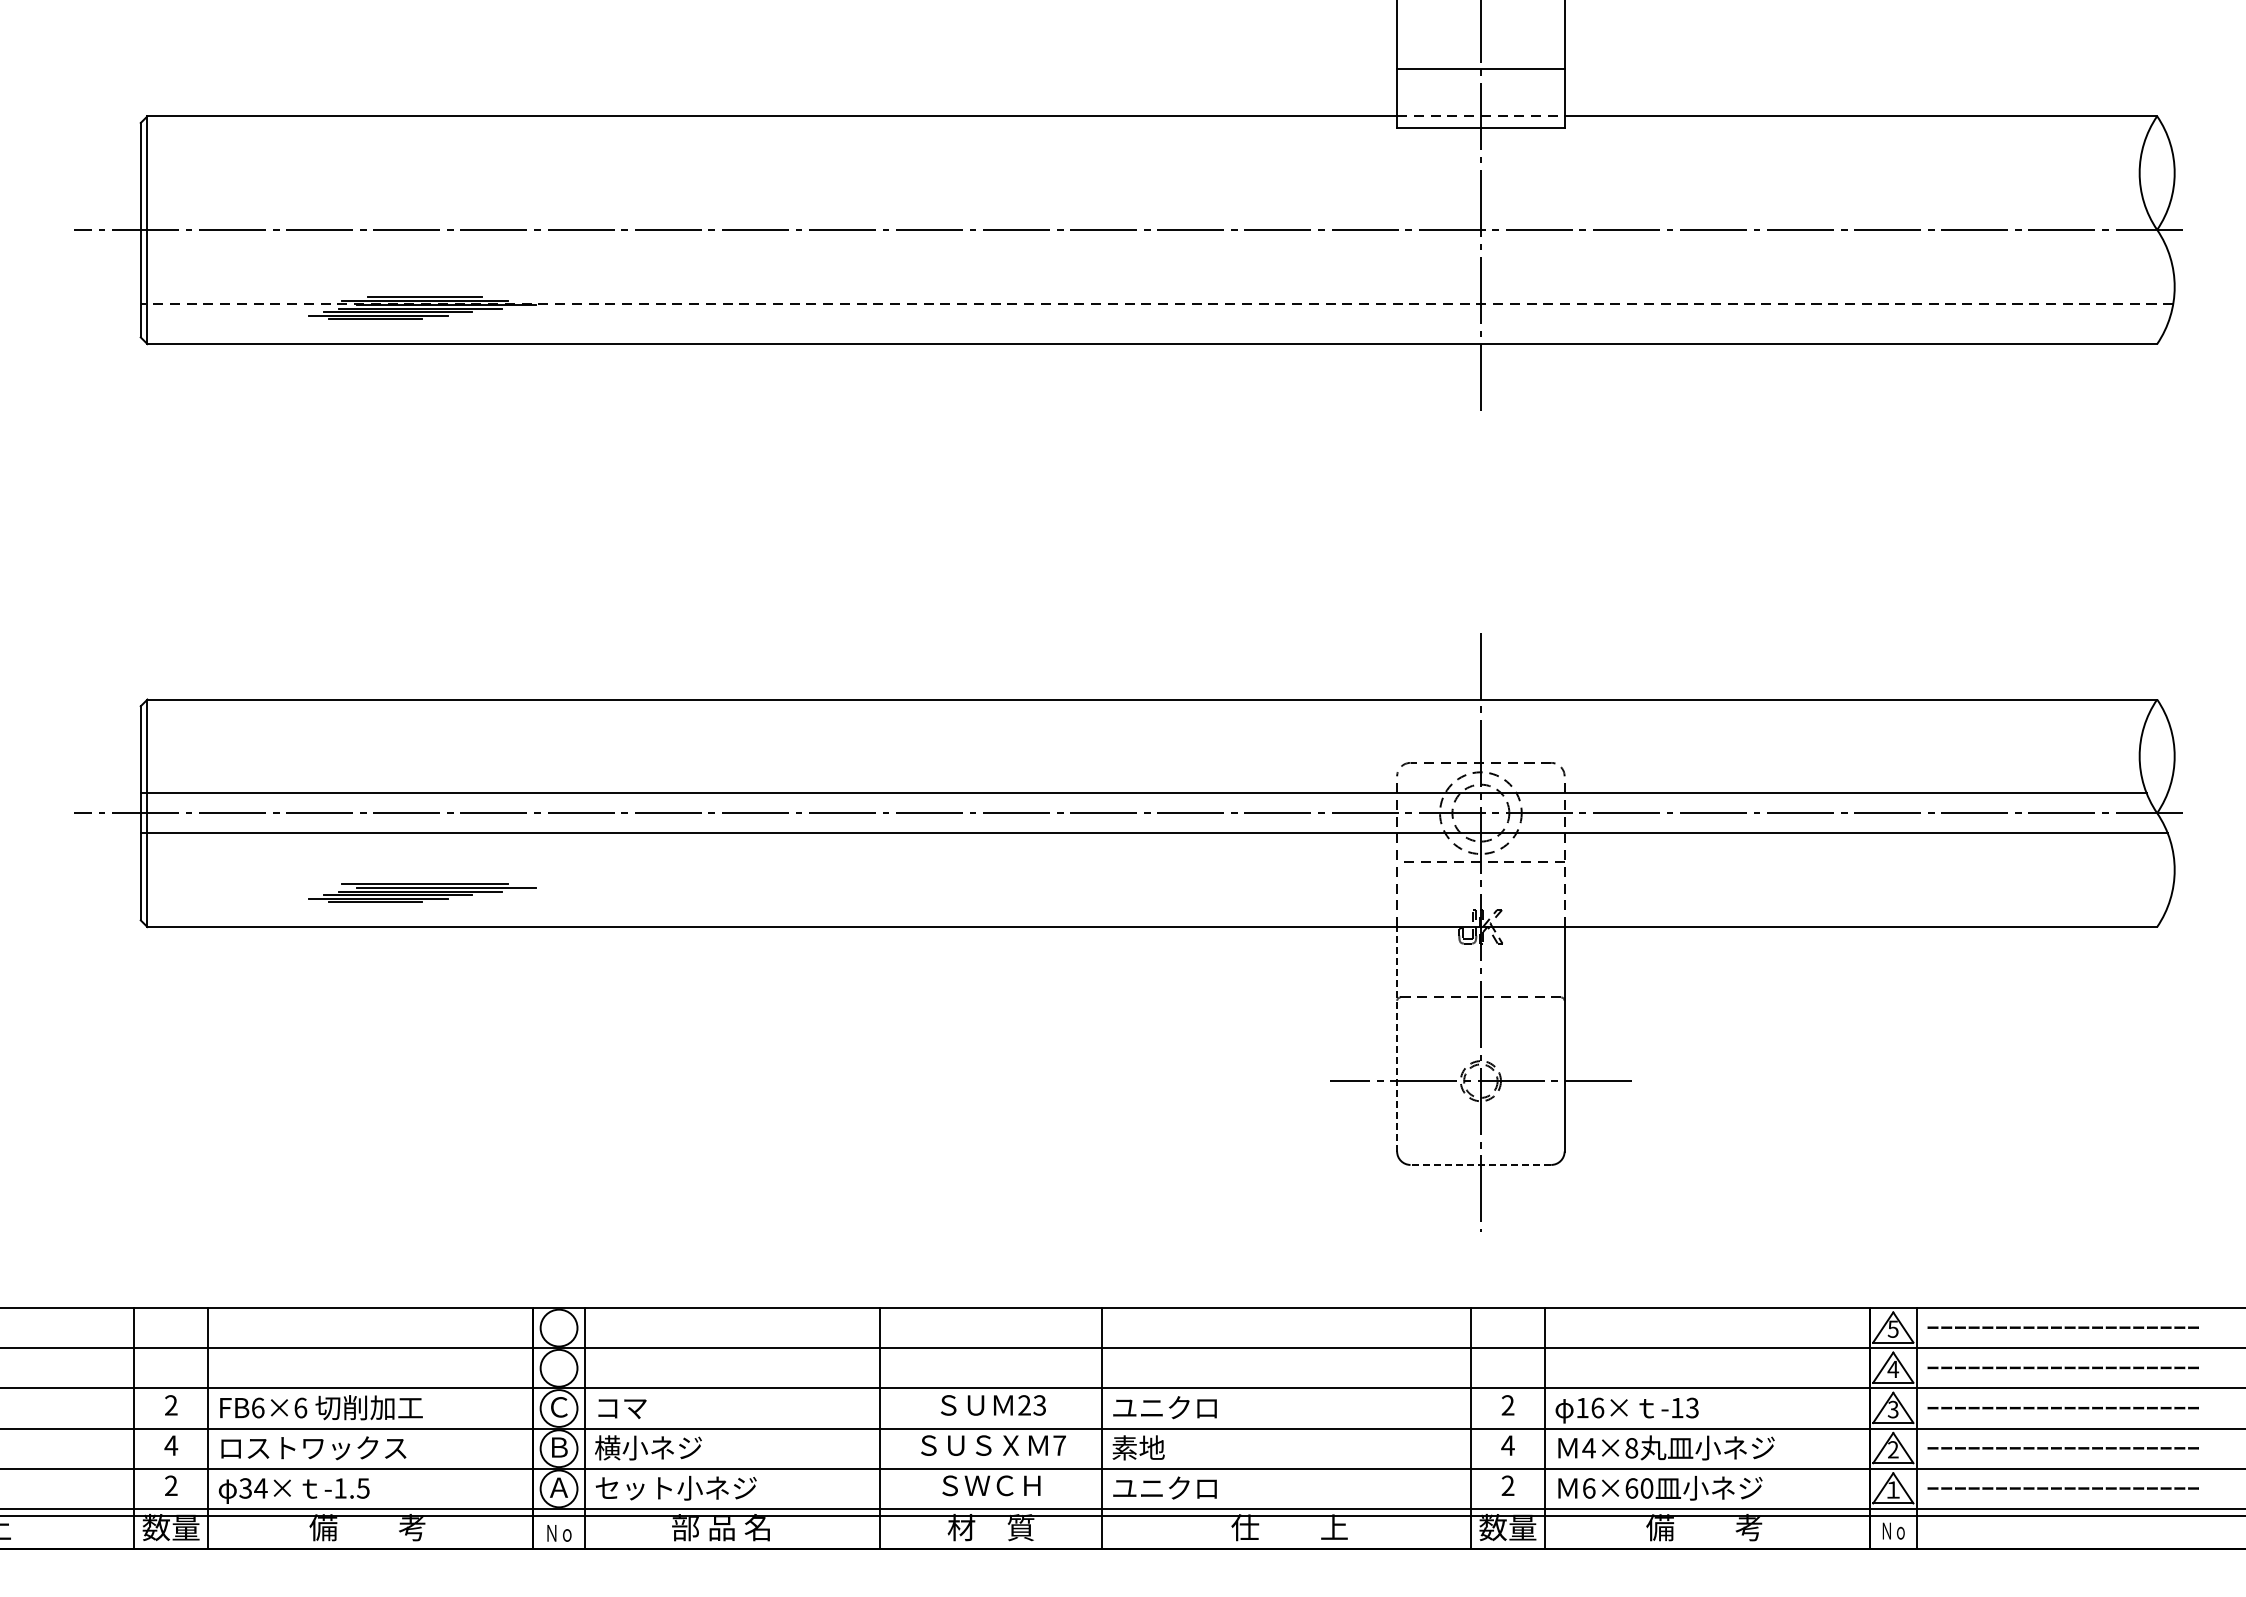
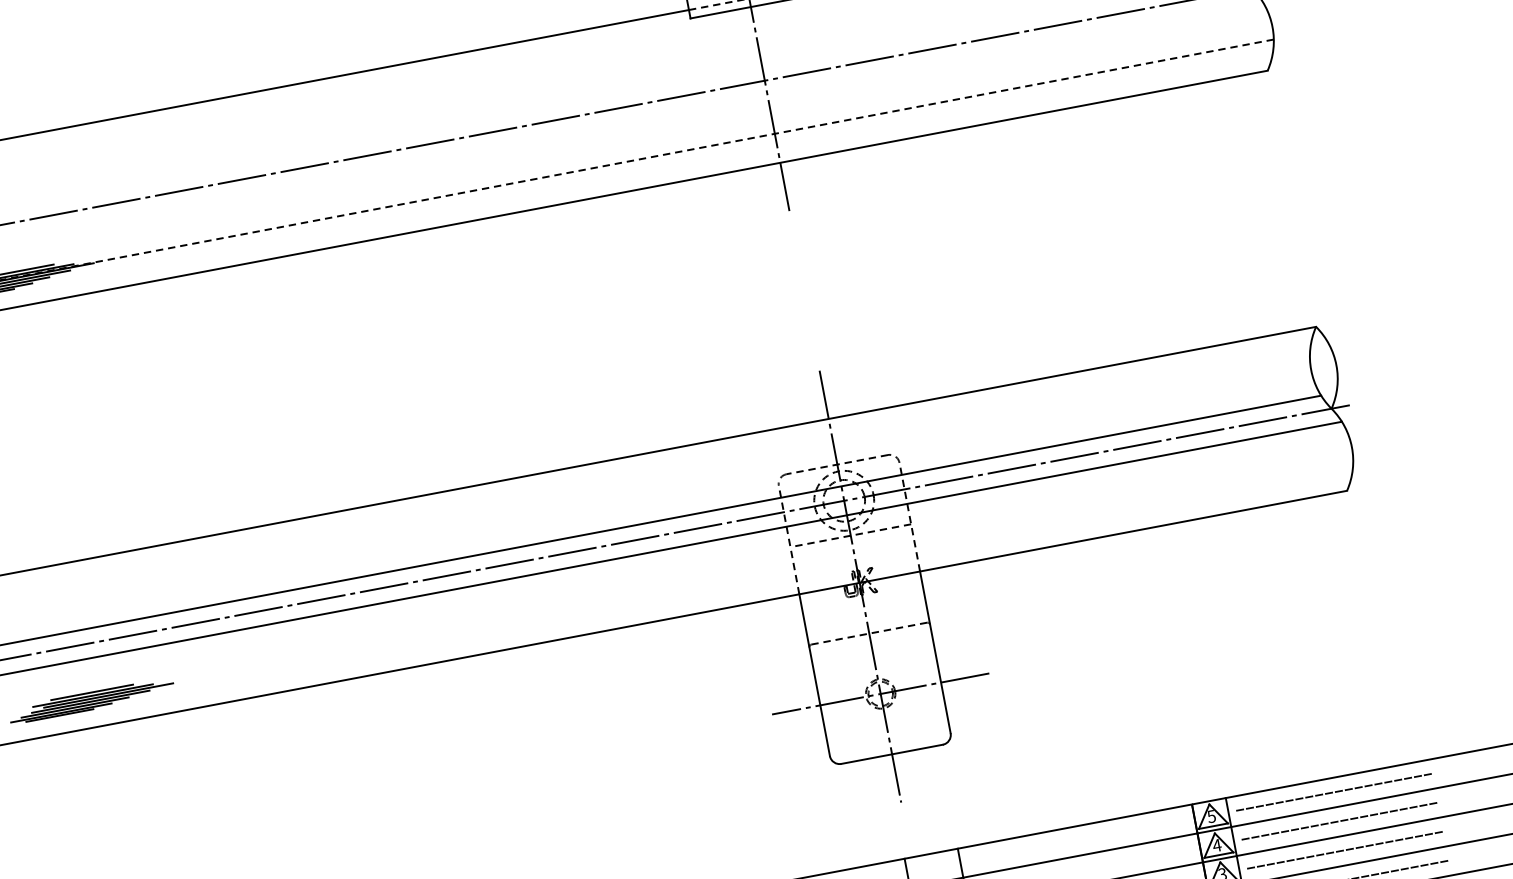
line: (424, 879) -> (91, 692), added
line: (1397, 1038) -> (814, 674), dashed -> solid
line: (1480, 1164) -> (891, 754), dashed -> solid

